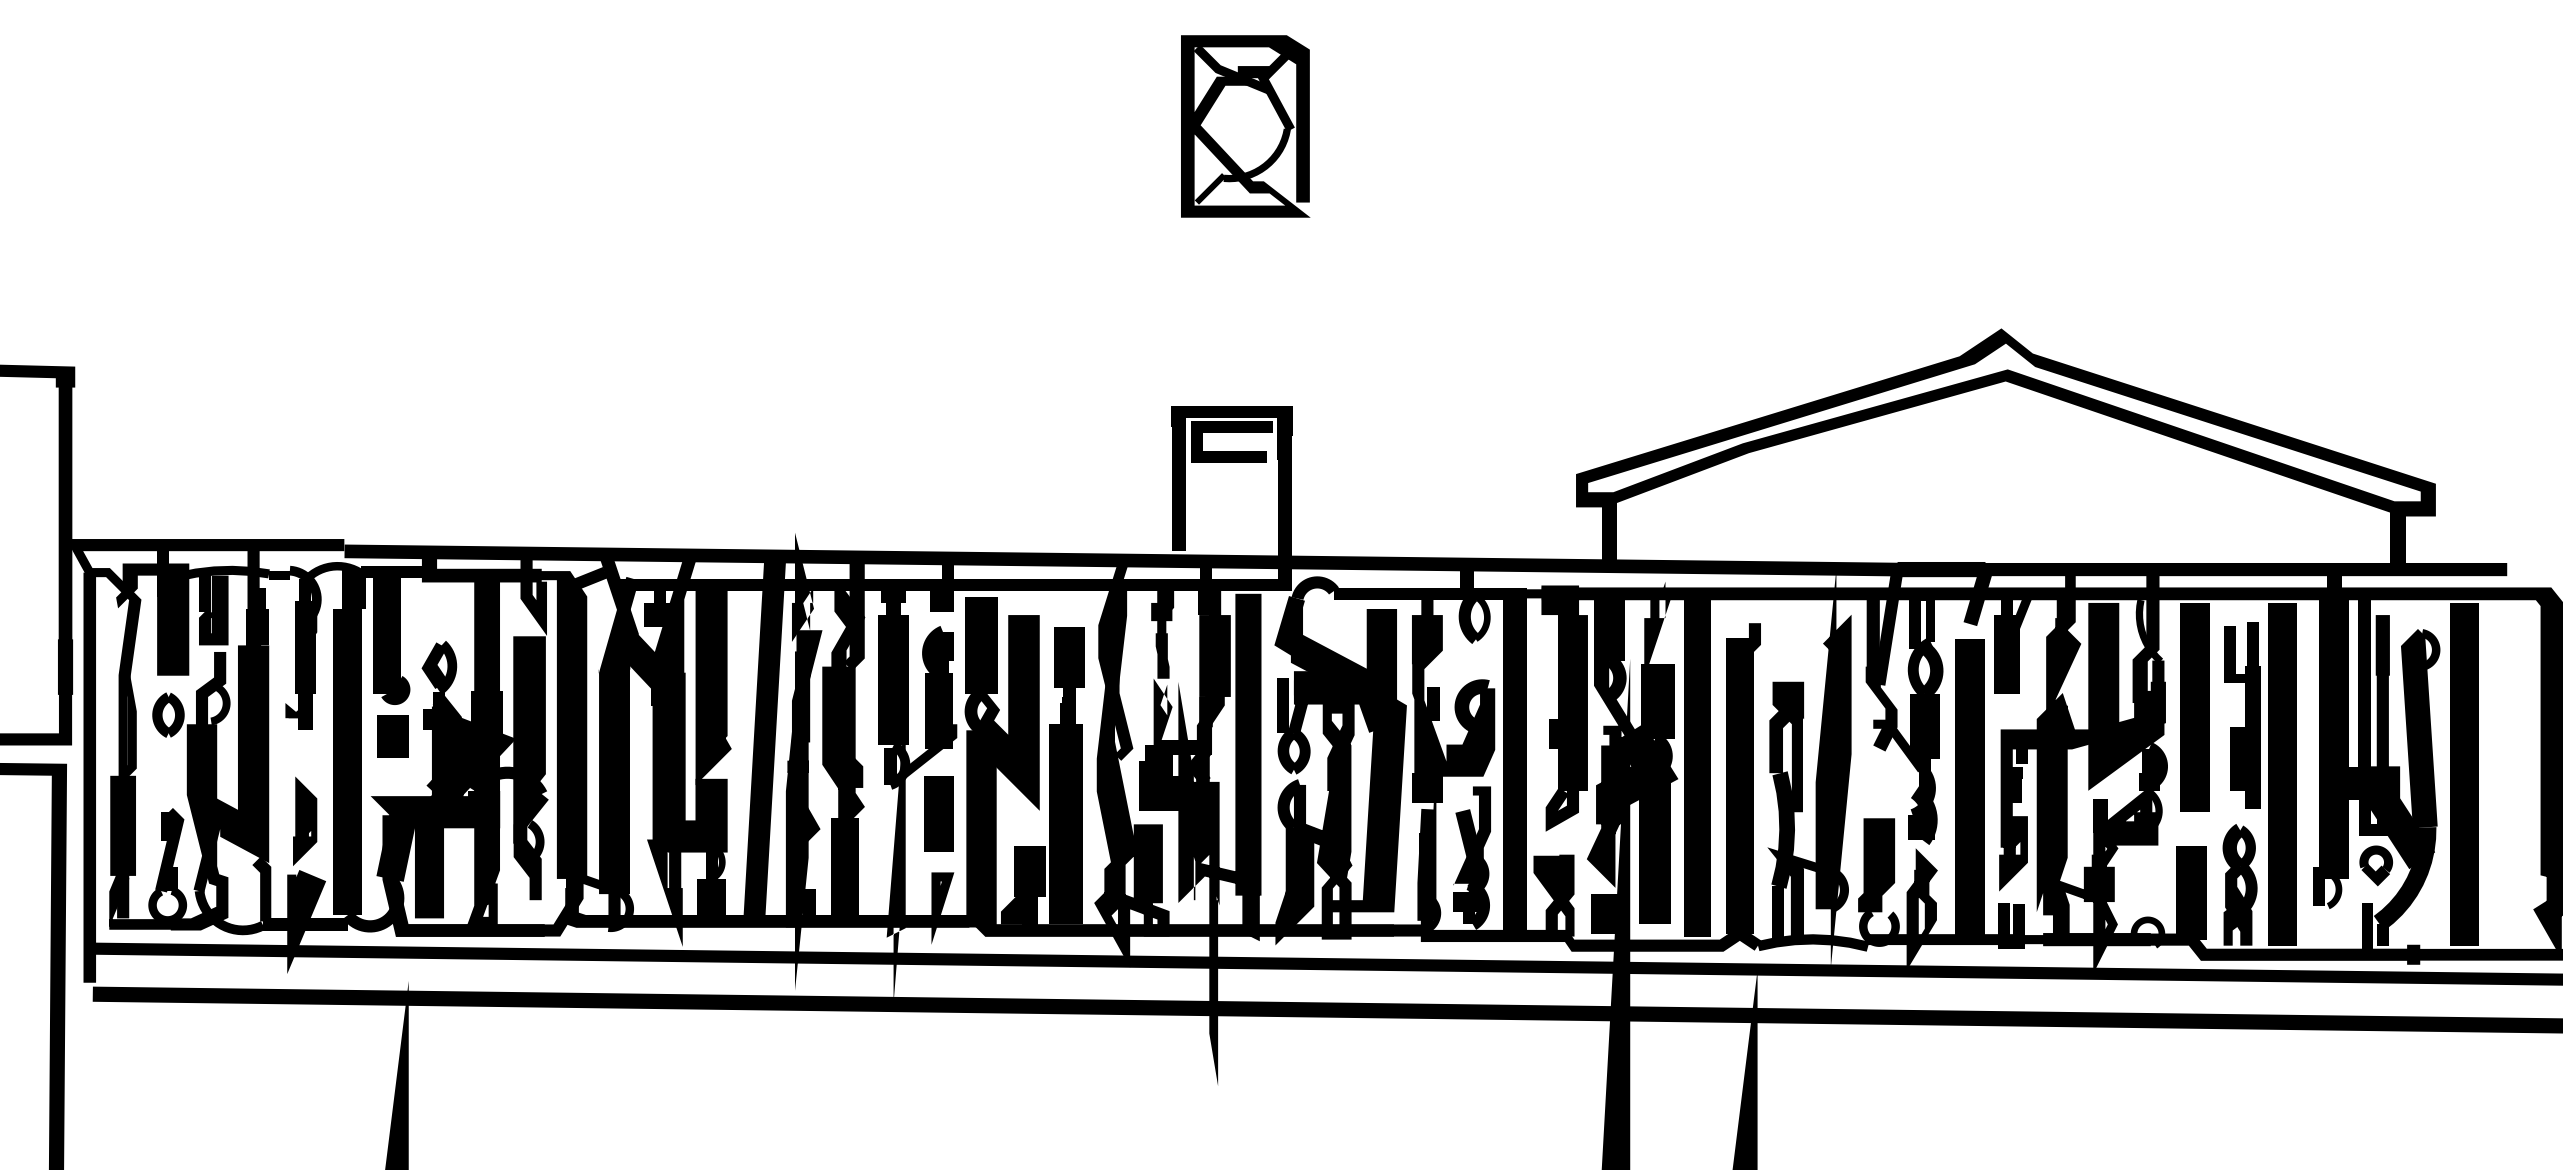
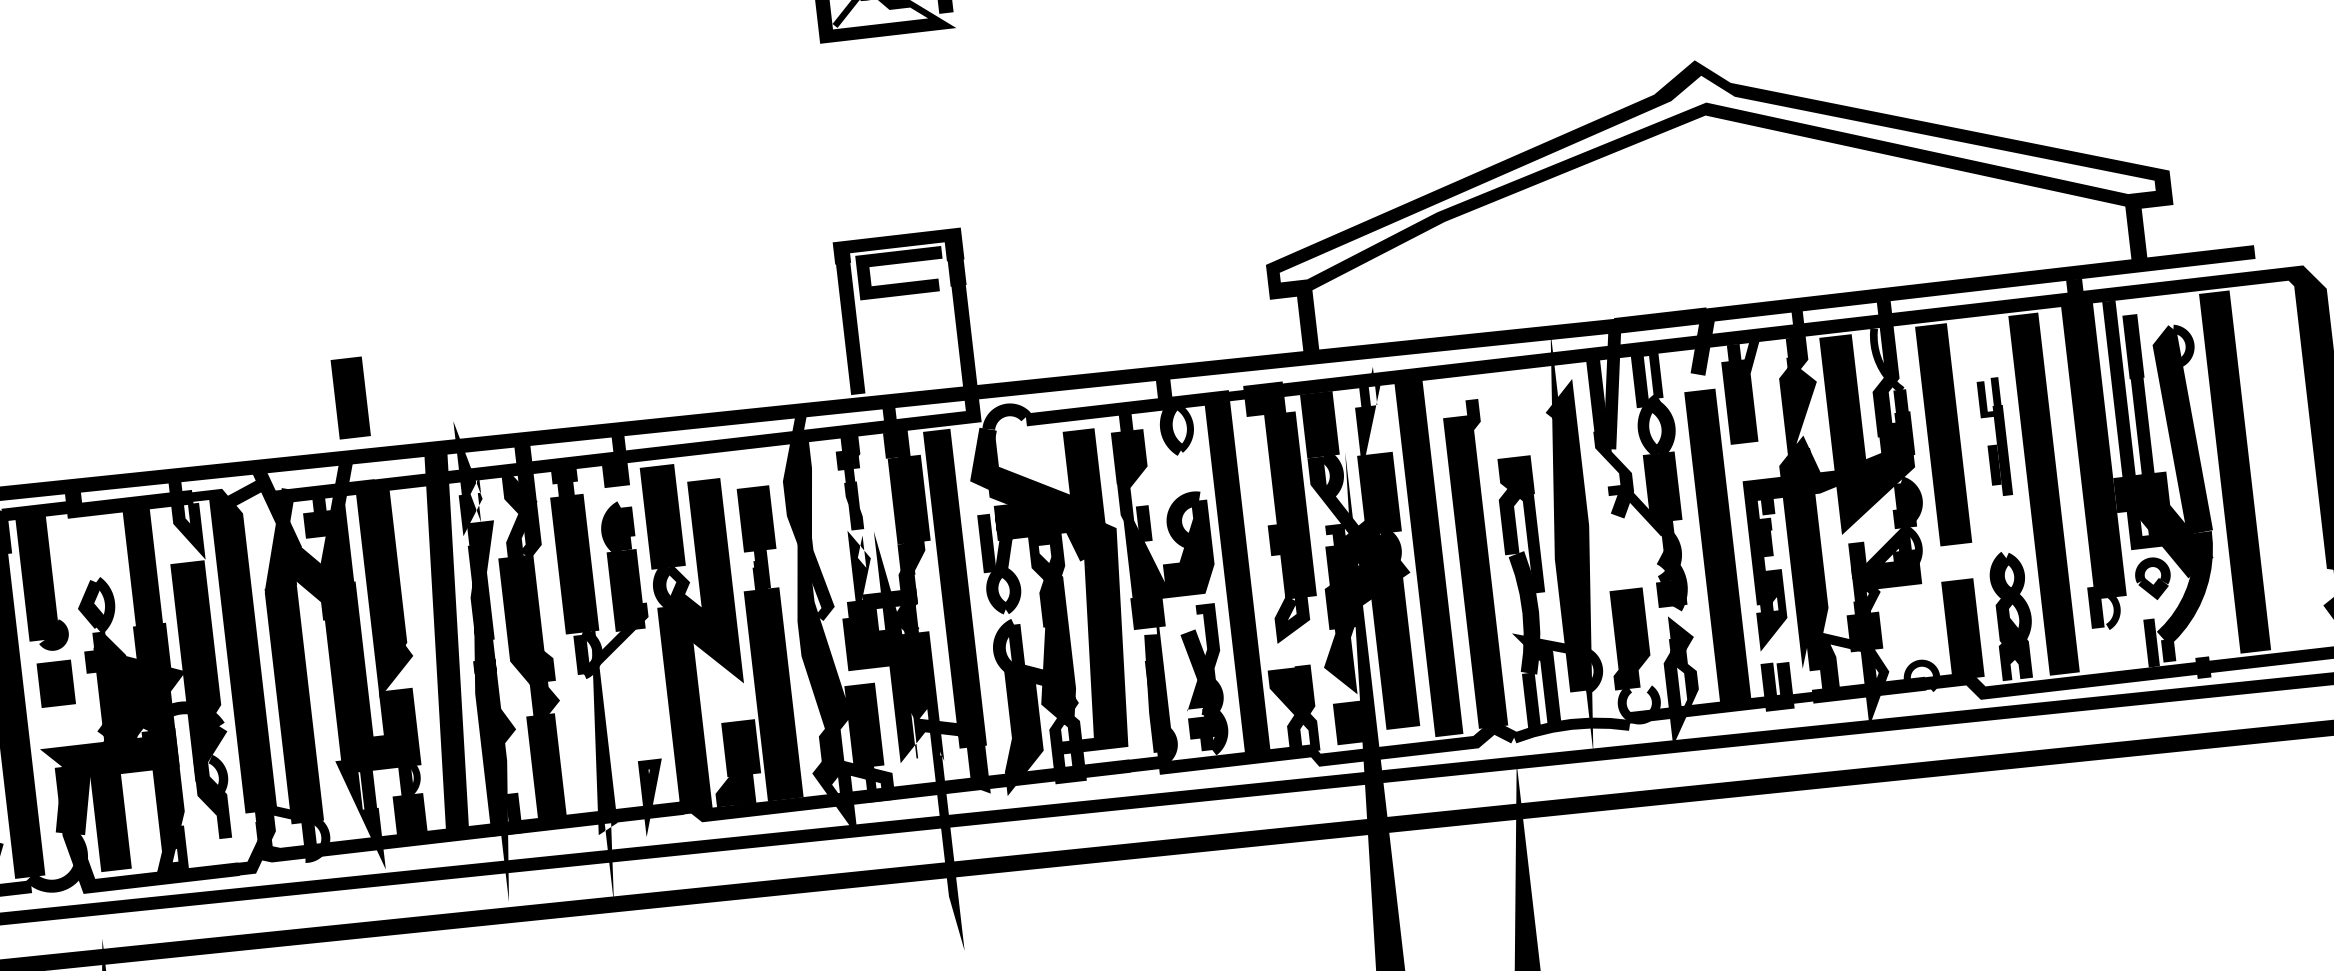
part: (2242, 715) -> (1994, 437), size x0.6
line: (938, 813) -> (350, 397), moved

